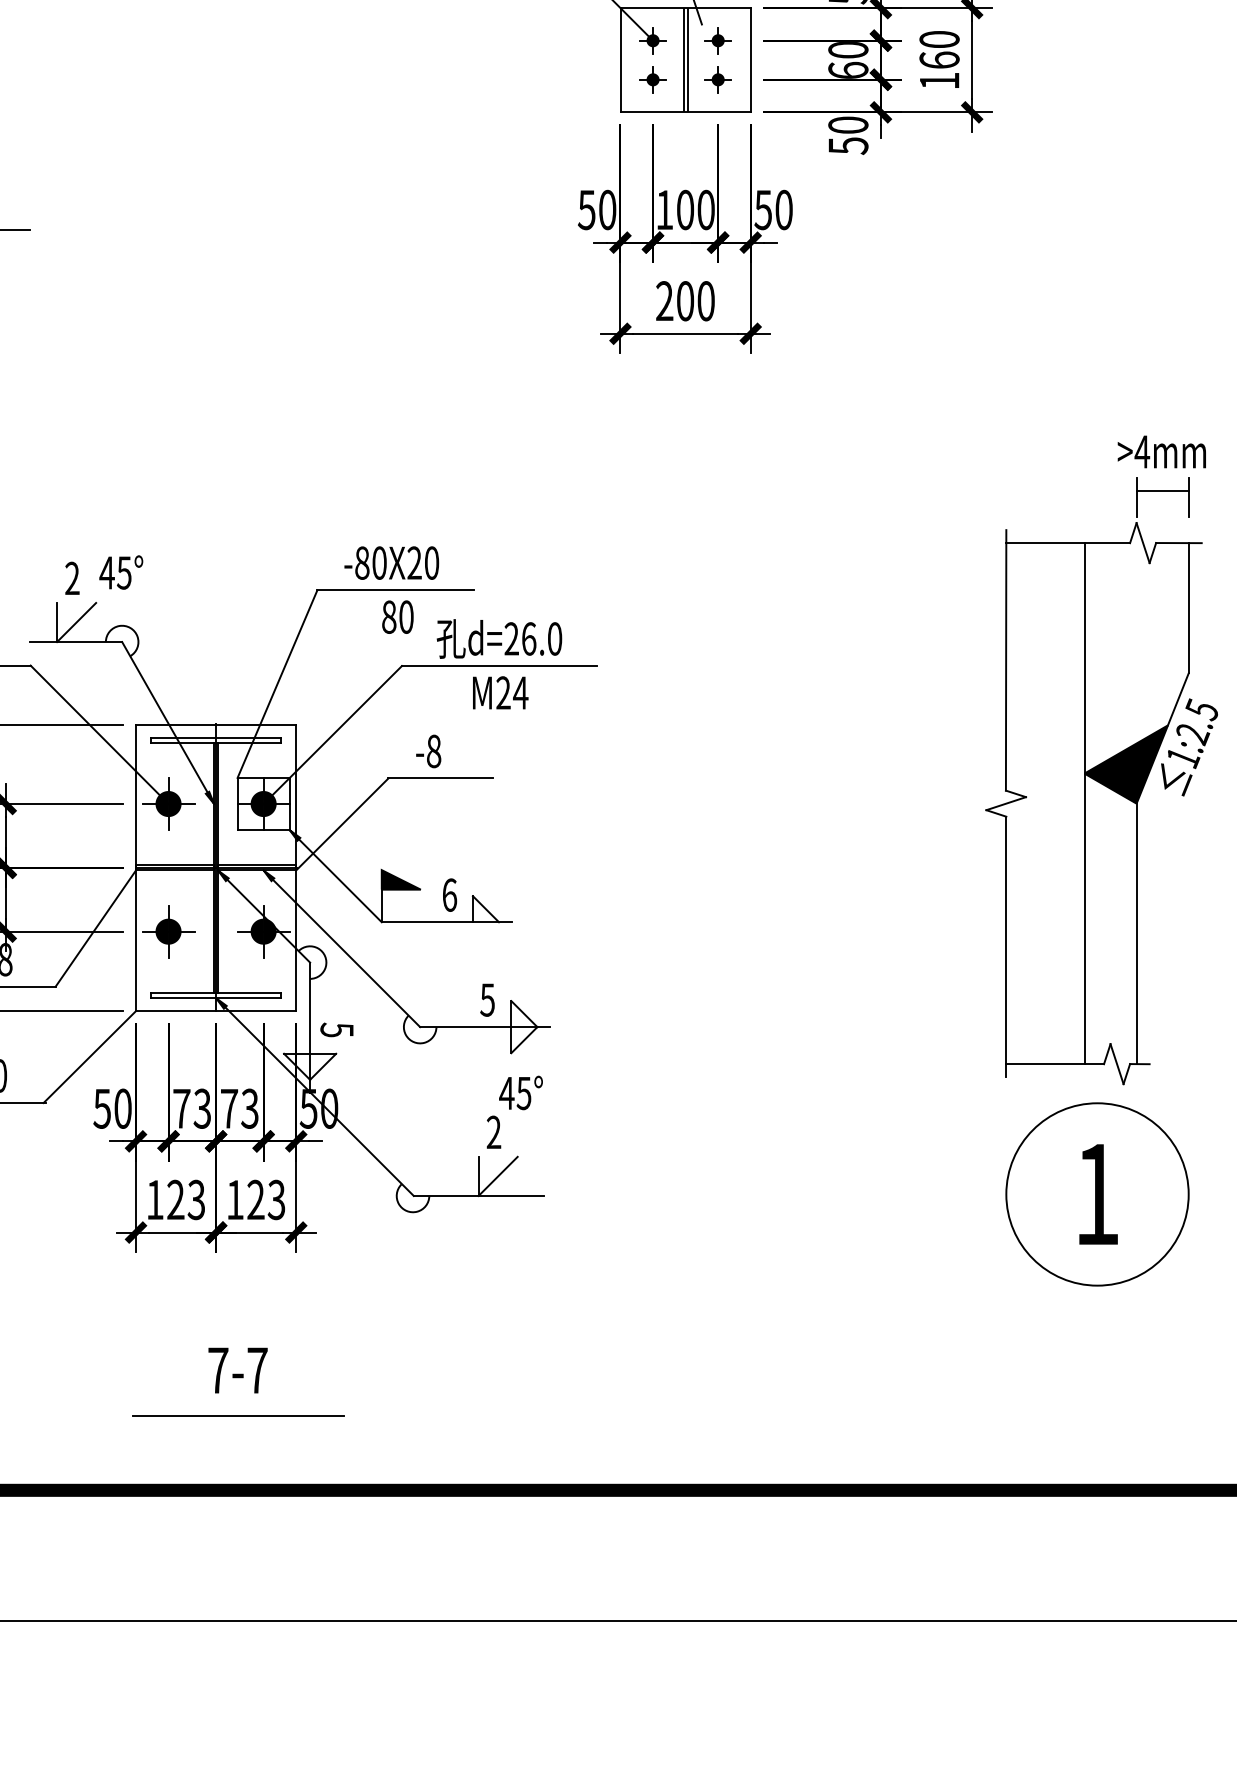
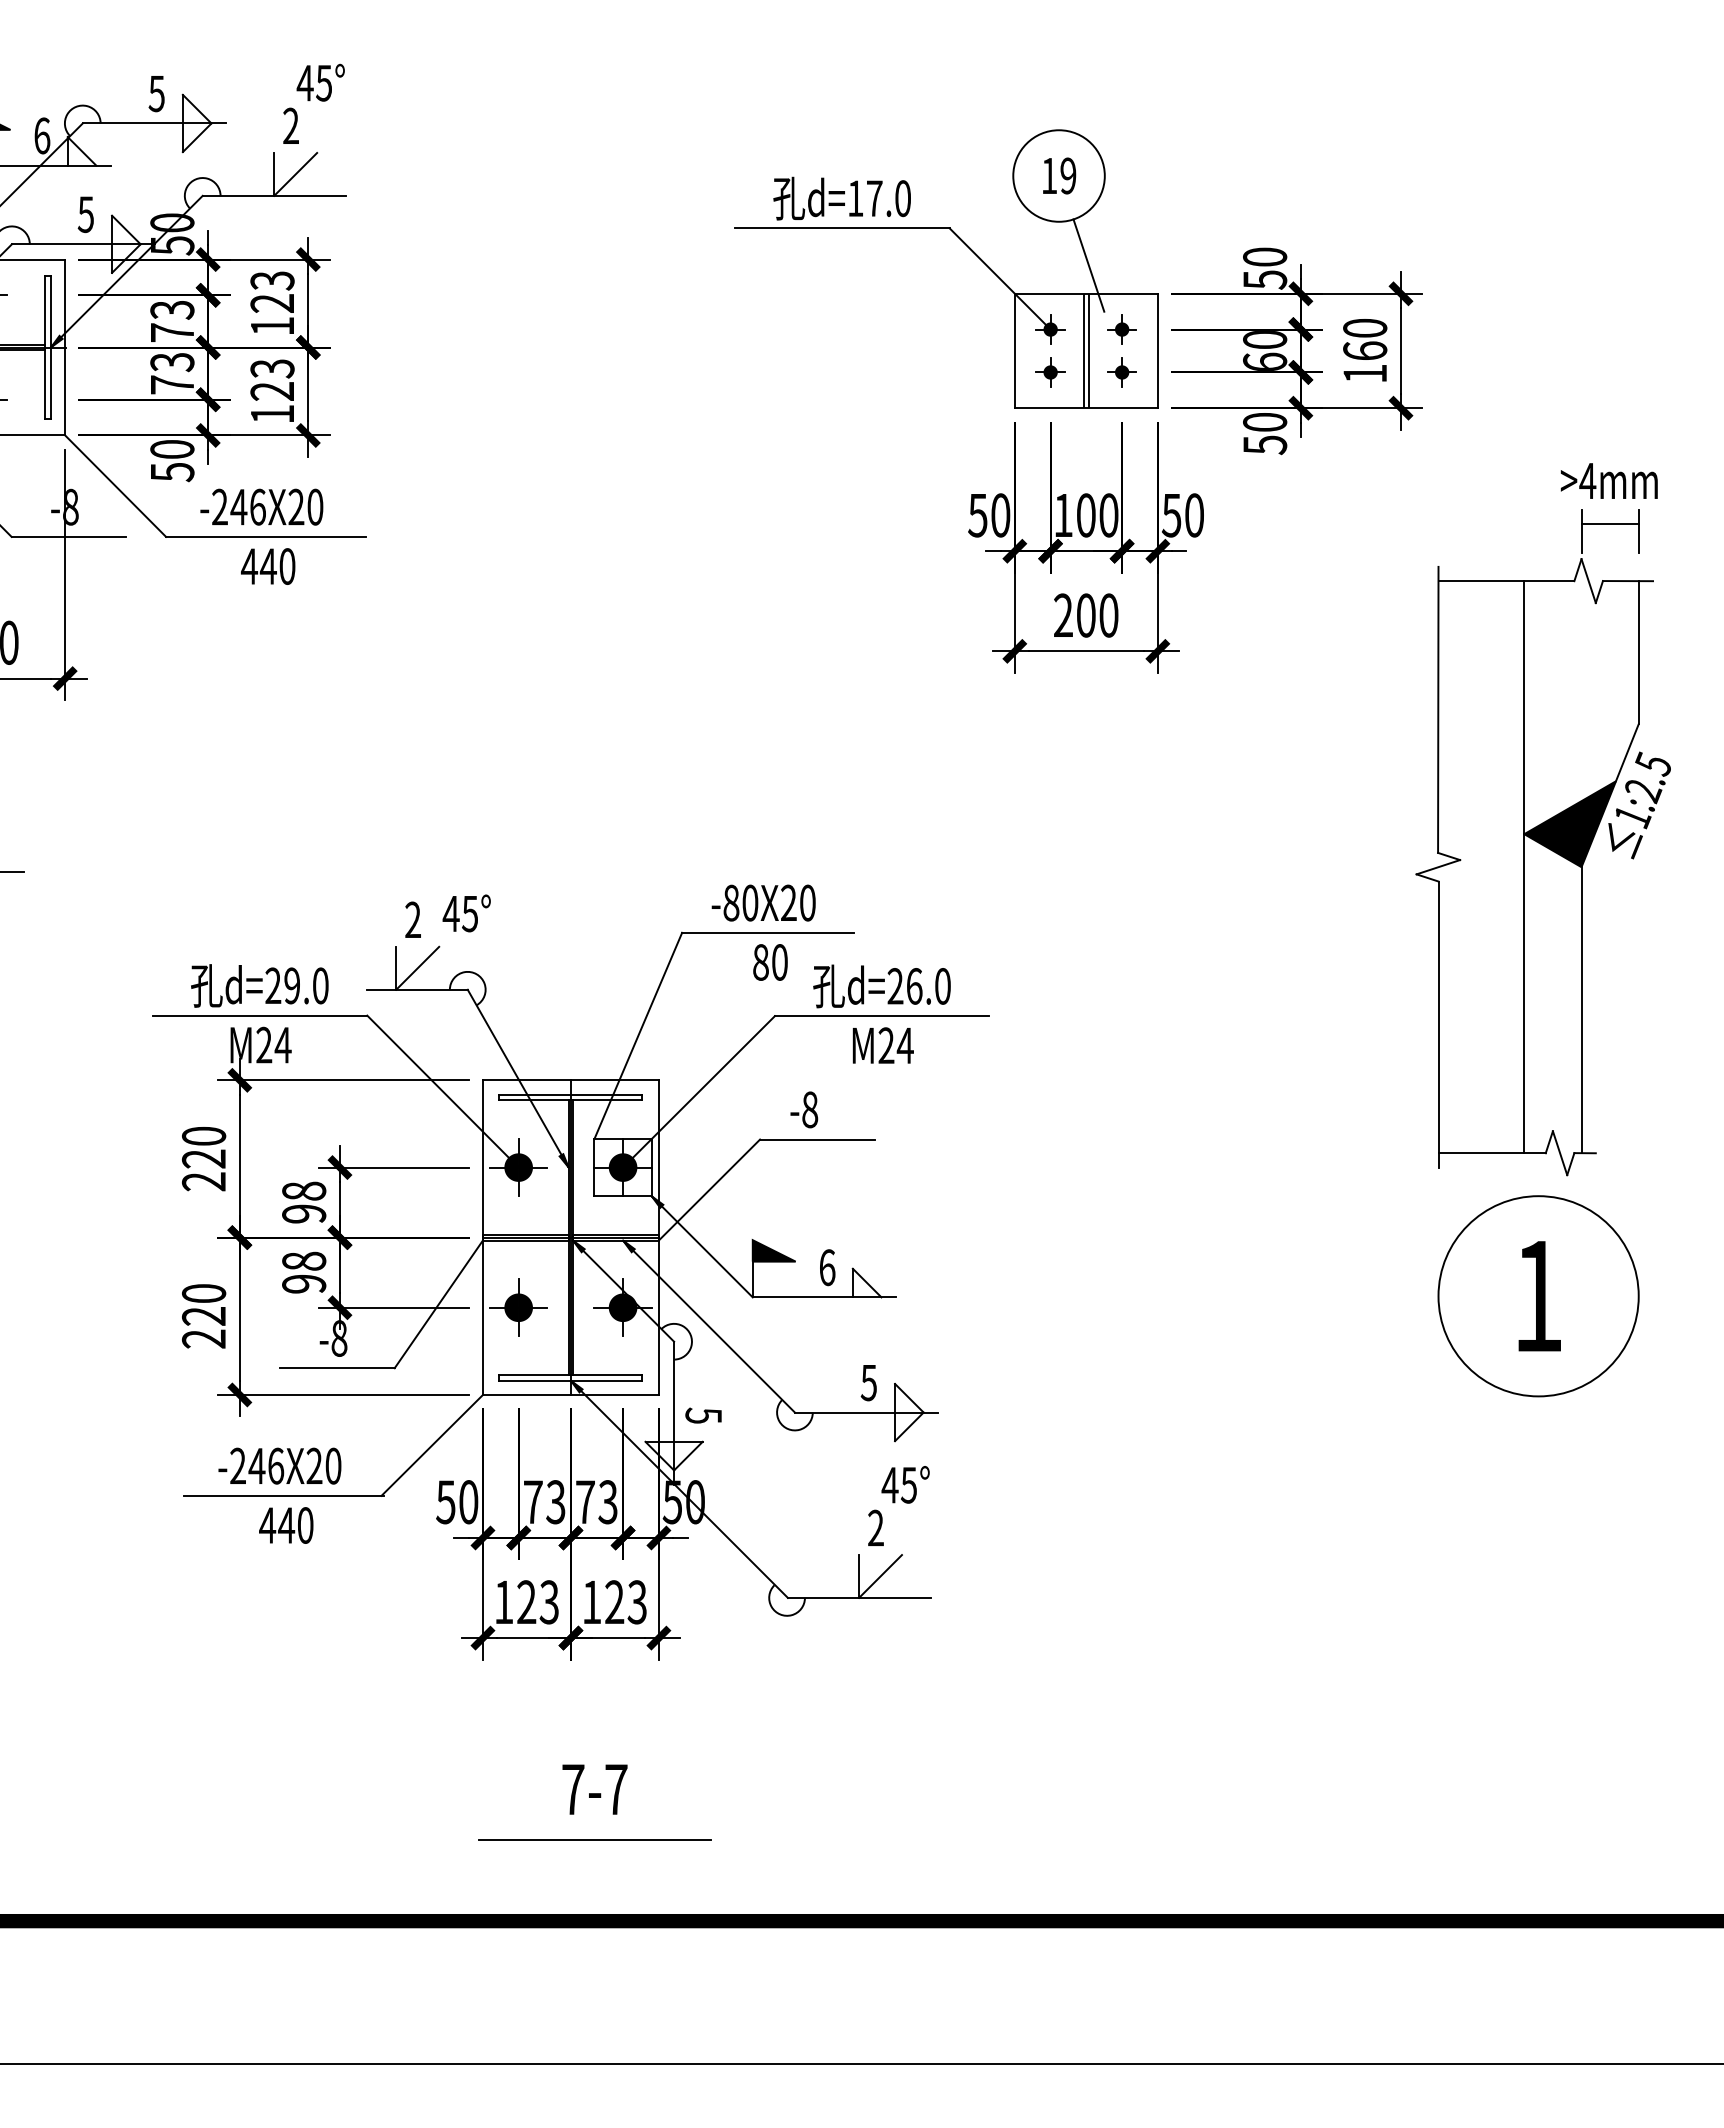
part: (1101, 861) -> (1542, 930), moved

